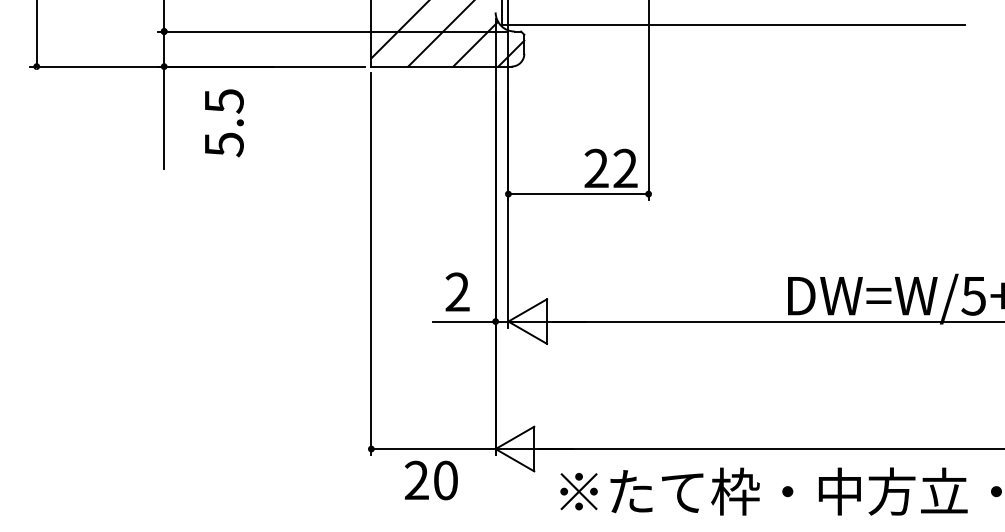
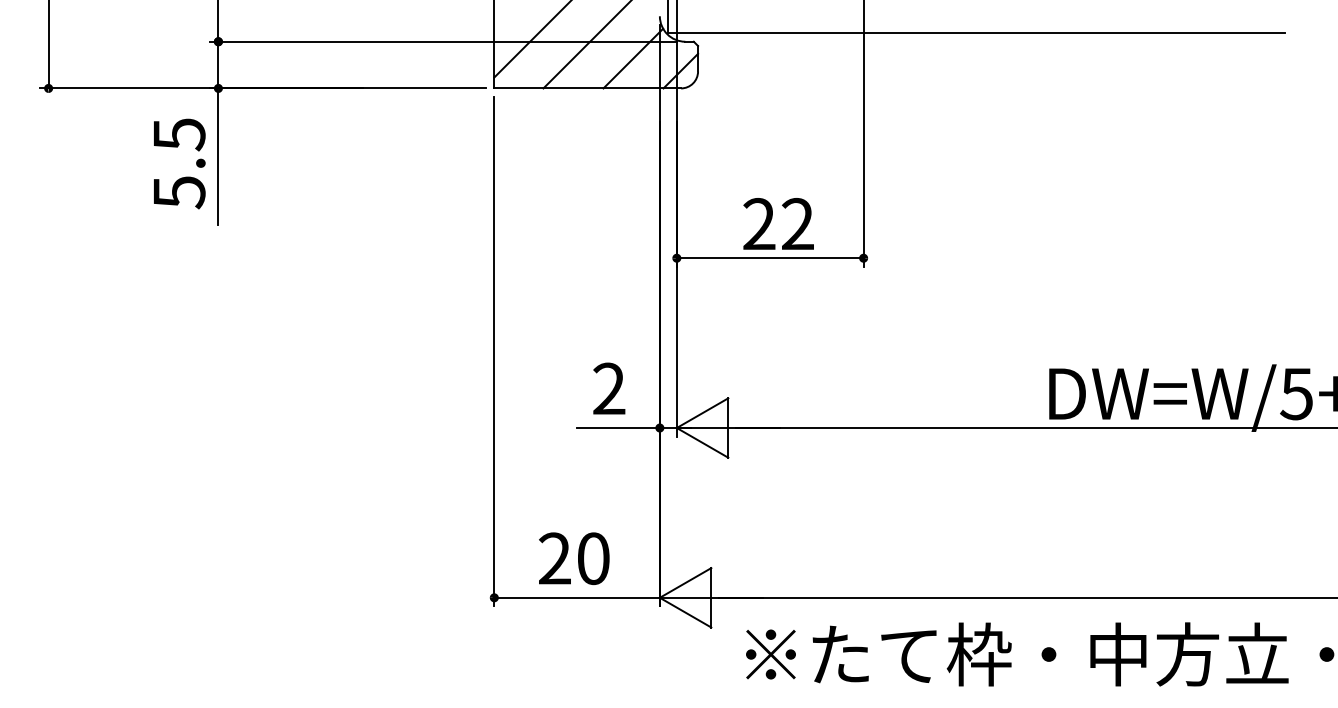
text: (224, 122) -> (179, 163), moved
text: (610, 168) -> (778, 223), moved
text: (431, 480) -> (574, 558), moved

